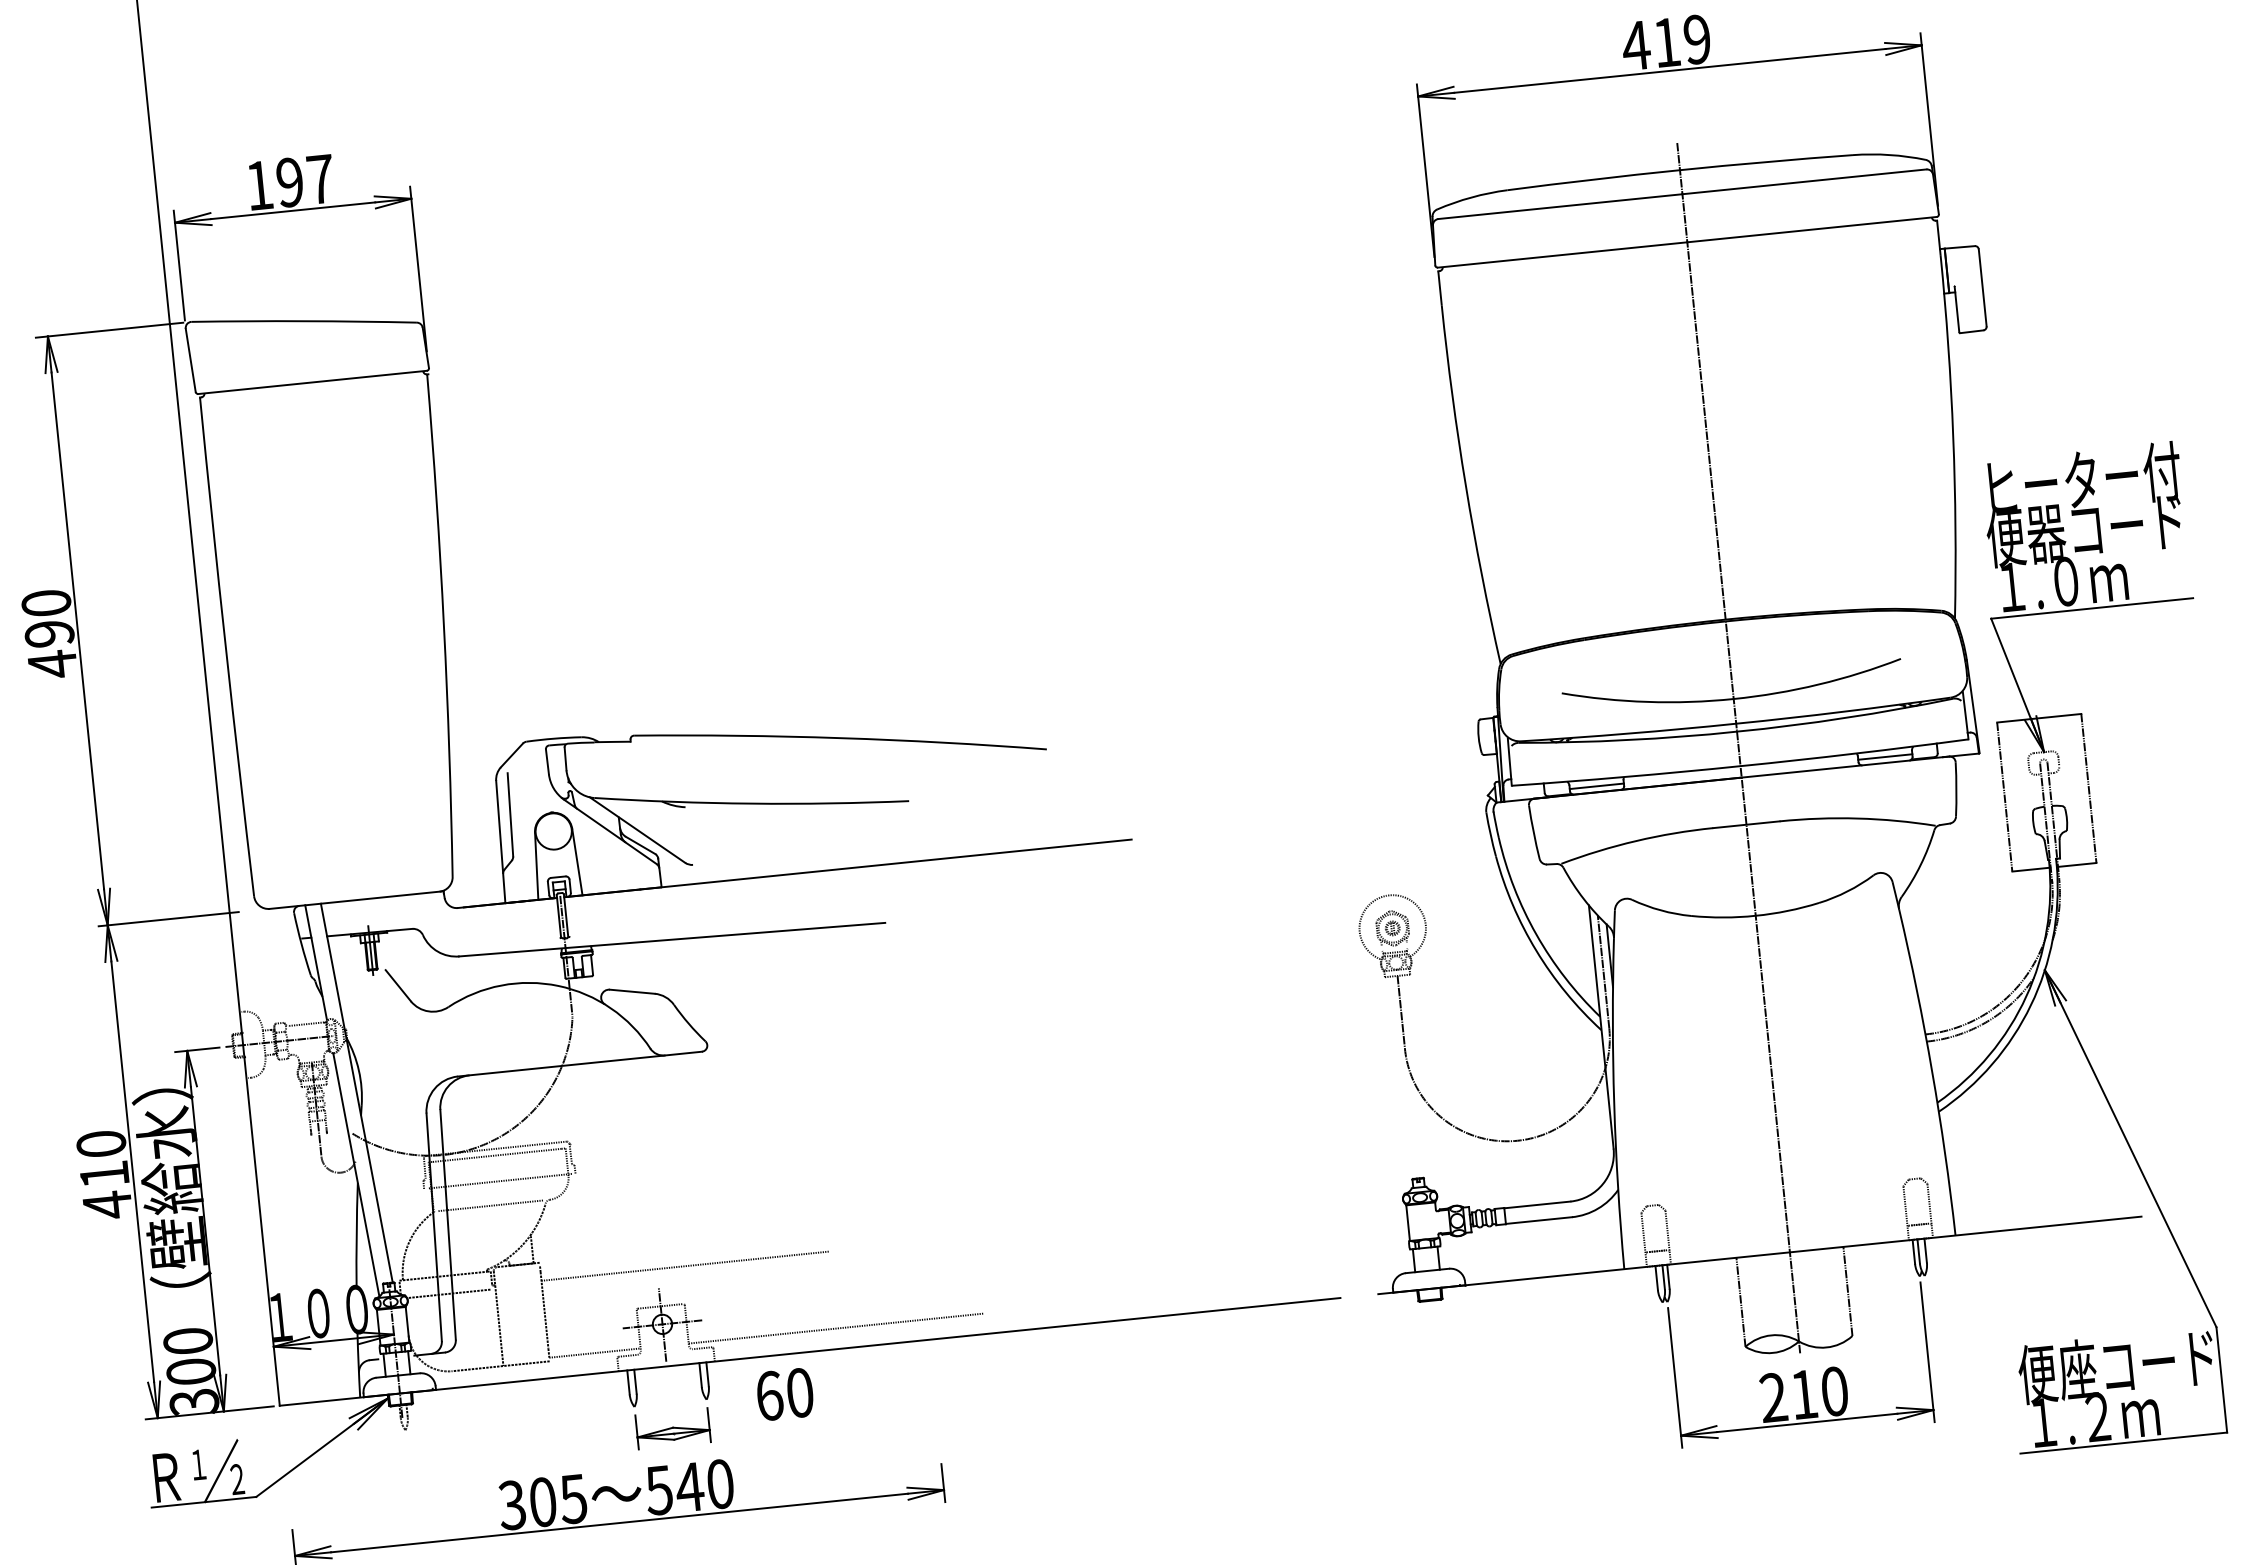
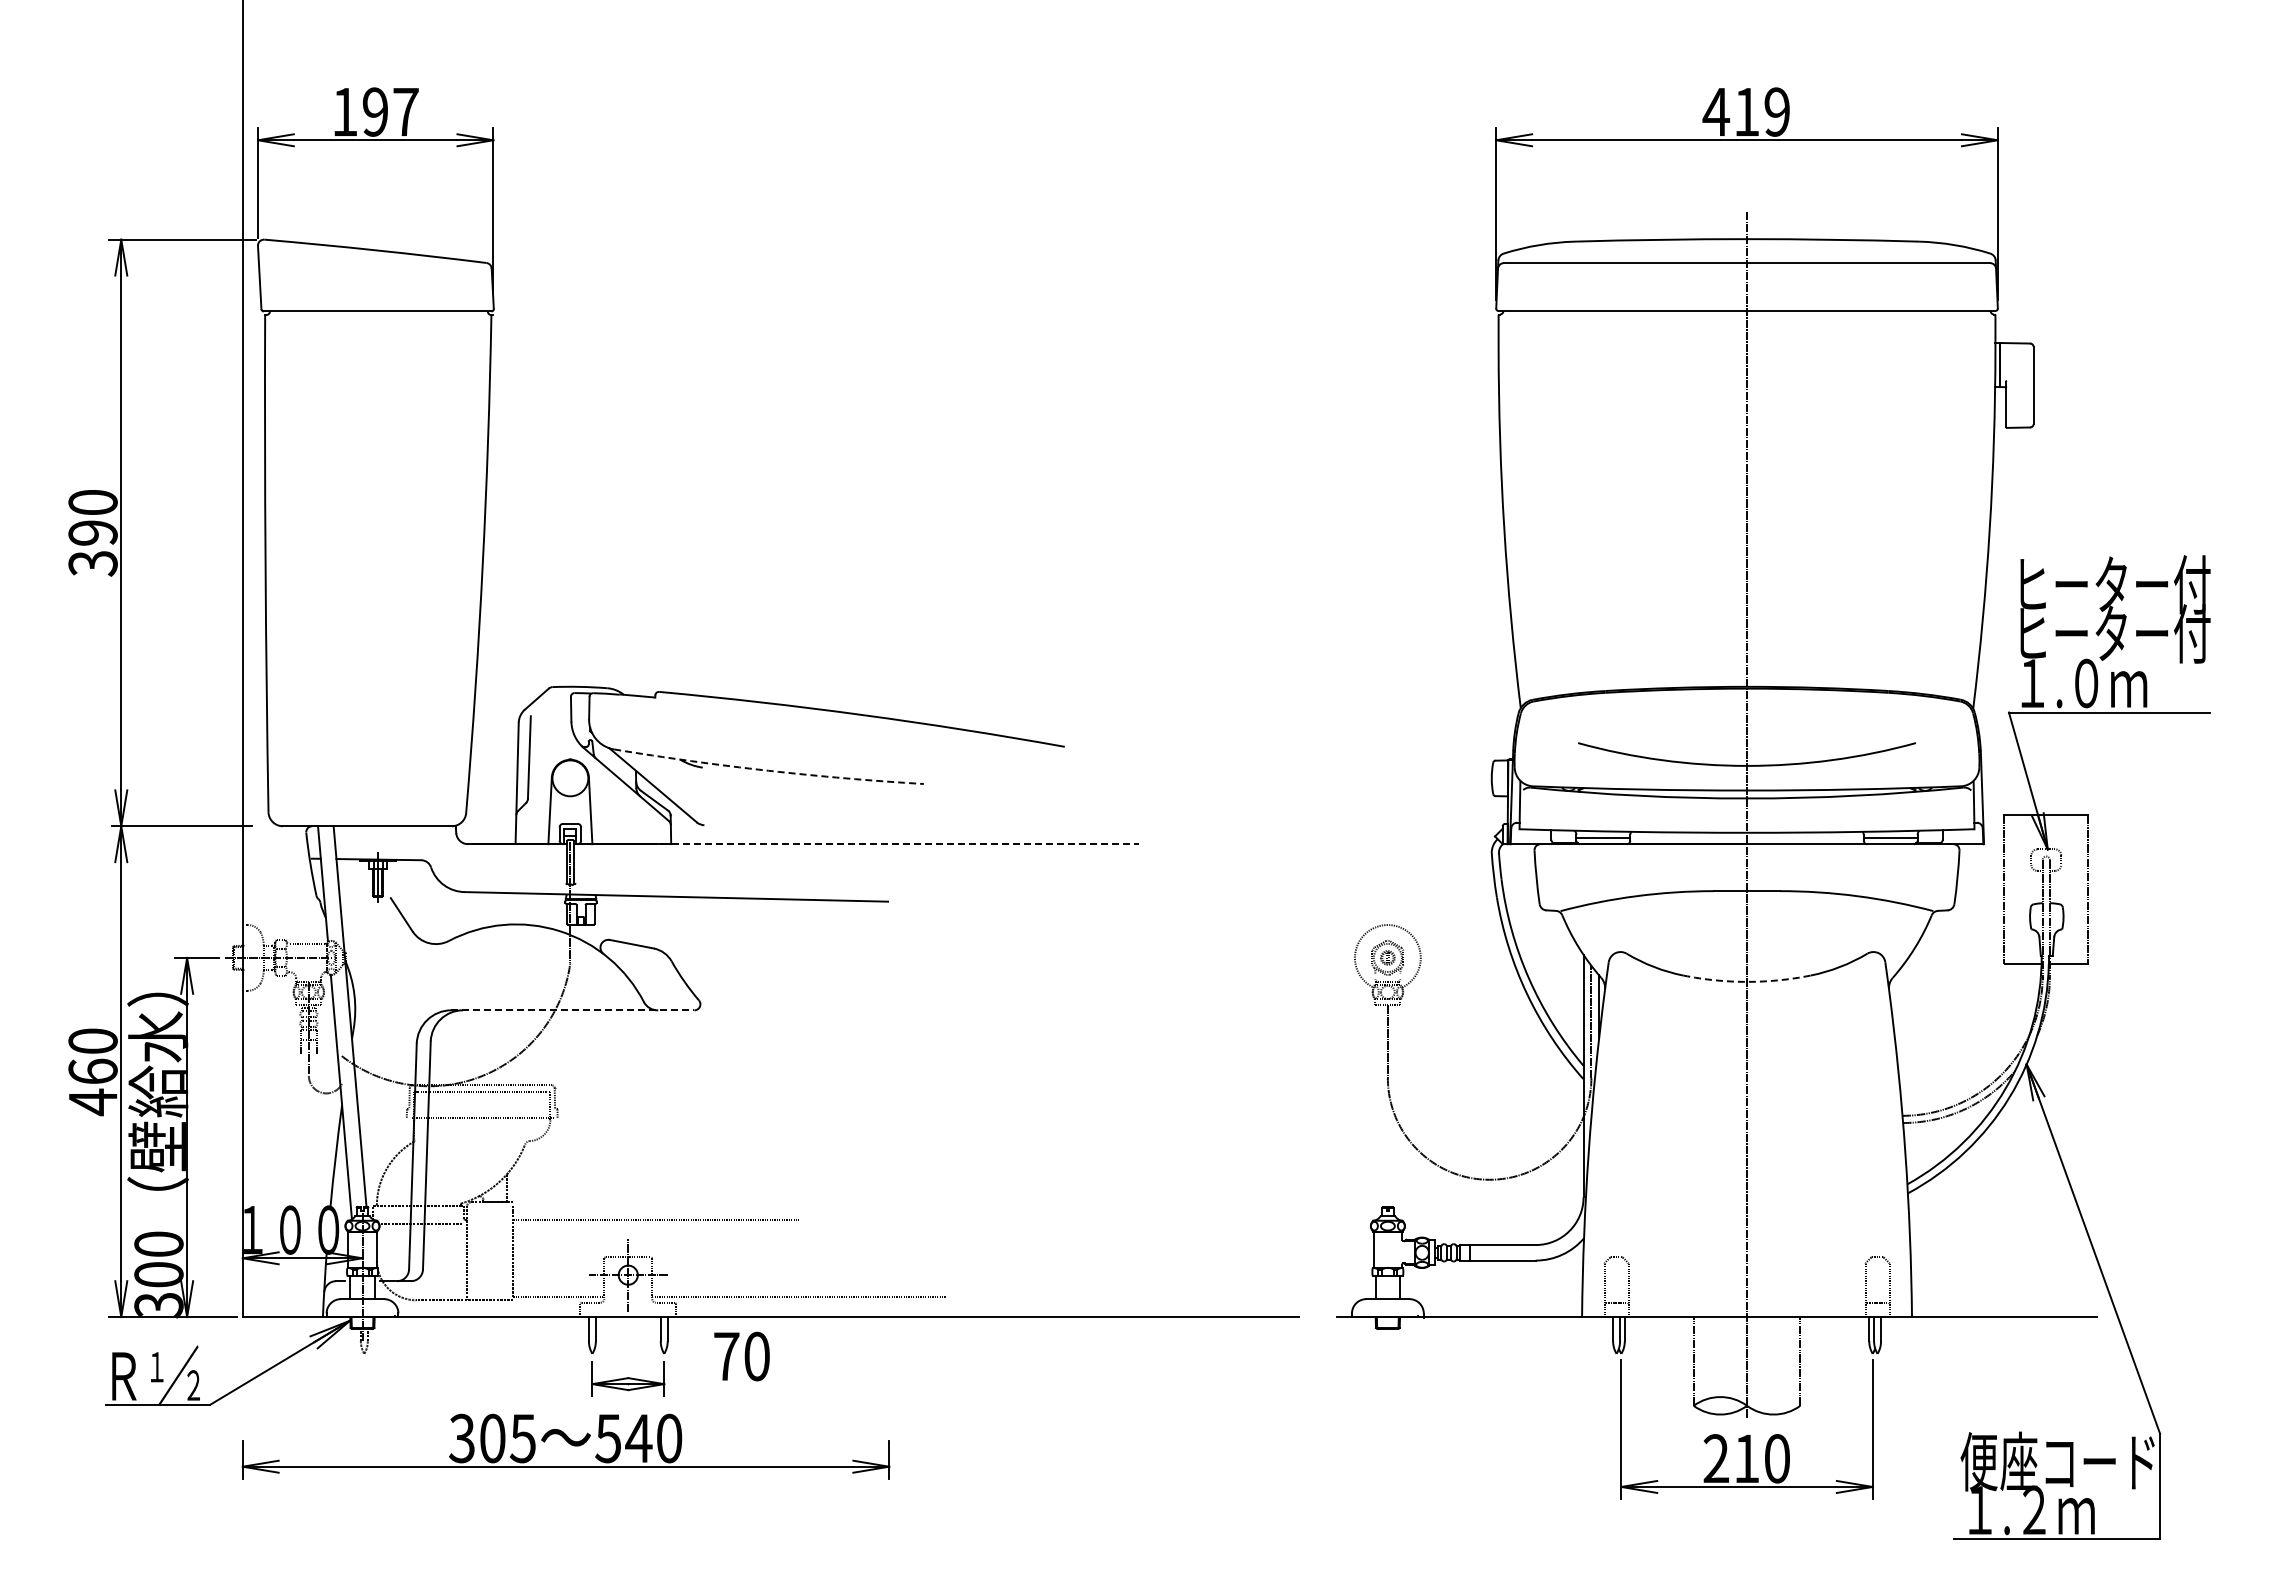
text: (2086, 528) -> (2111, 633), 便器コード -> ヒーター付
text: (52, 664) -> (92, 563), 490 -> 390
arc: (751, 803) -> (768, 770), solid -> dashed
line: (885, 864) -> (894, 844), solid -> dashed
arc: (1756, 915) -> (1747, 981), solid -> dashed
line: (579, 1064) -> (572, 1010), solid -> dashed
text: (103, 1173) -> (92, 1070), 410 -> 460
line: (490, 1206) -> (470, 1141), removed
text: (769, 1395) -> (726, 1356), 60 -> 70

